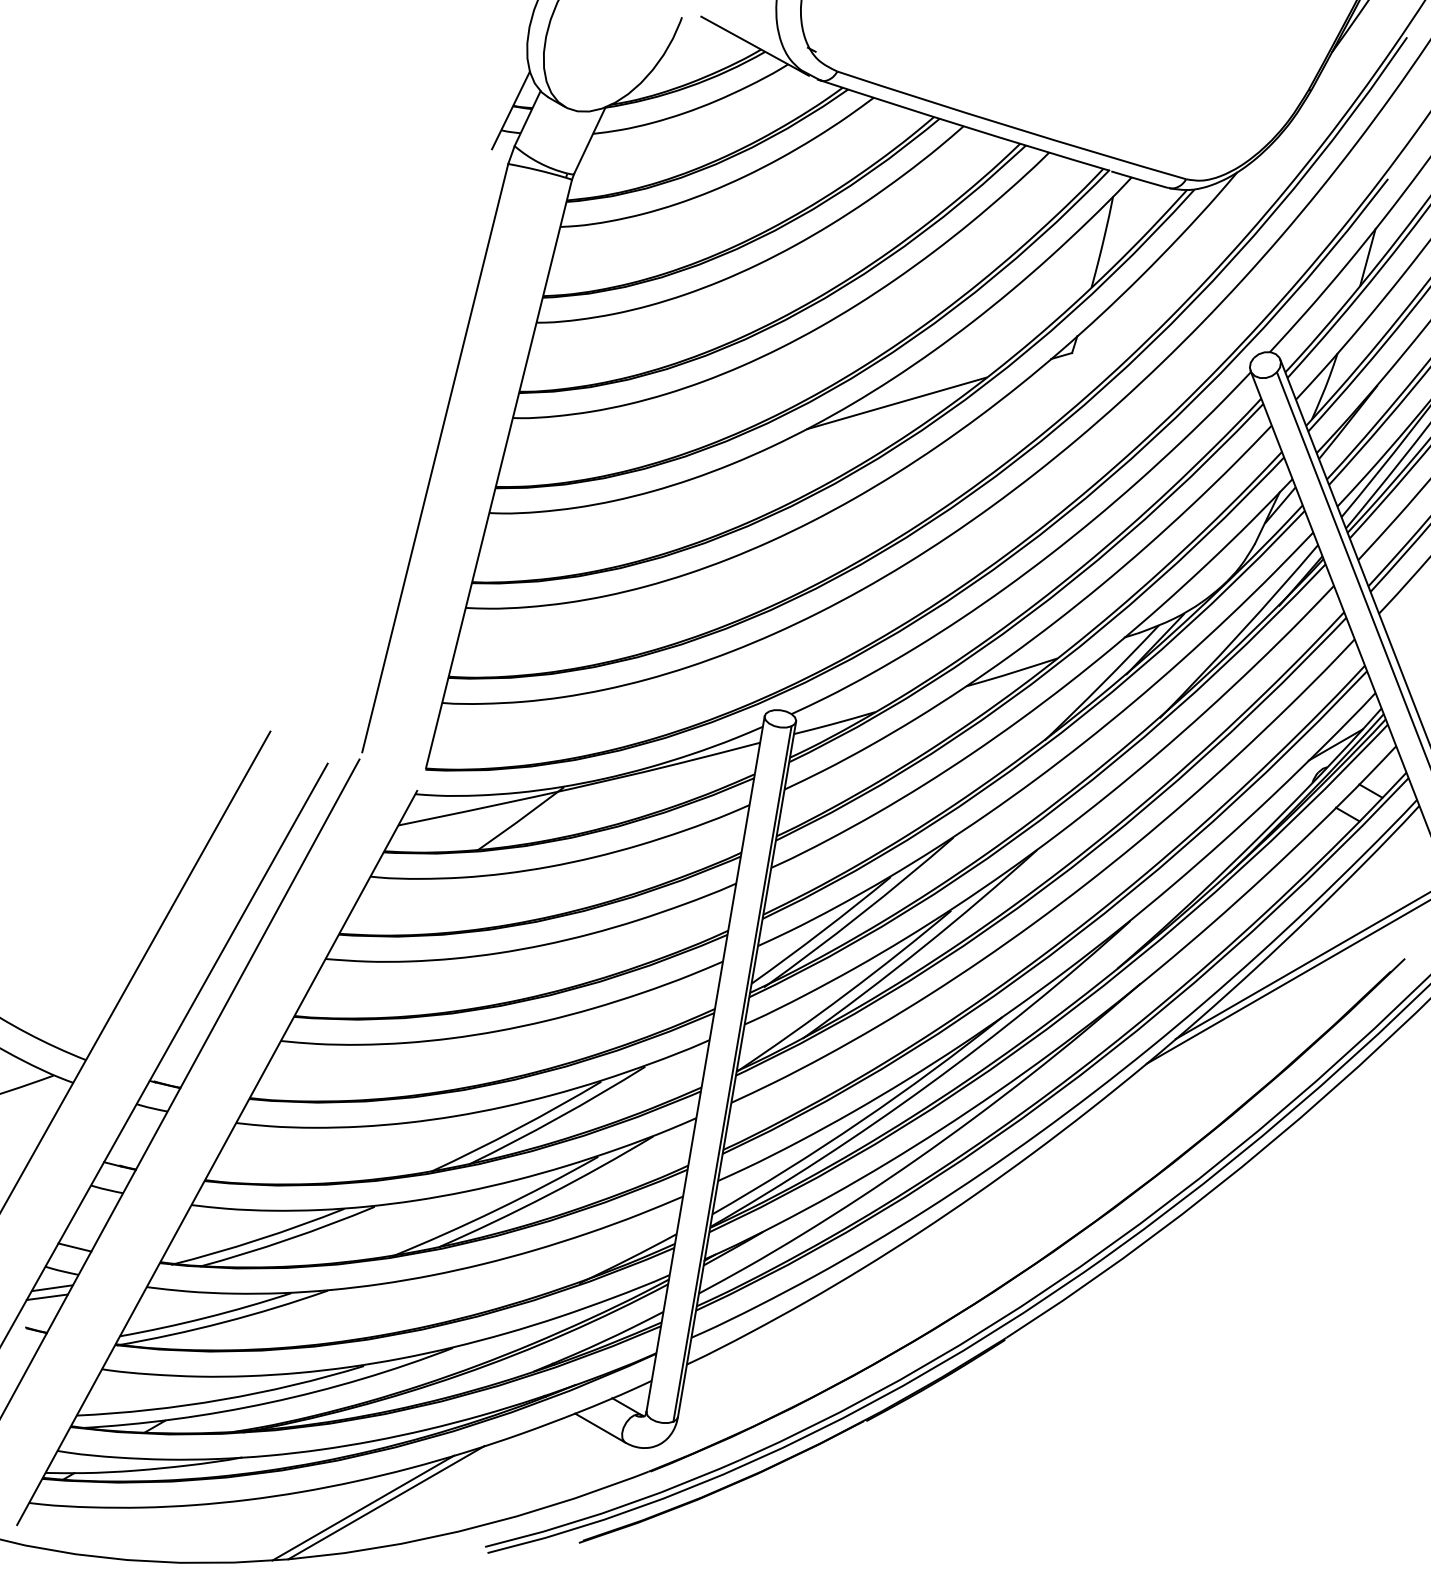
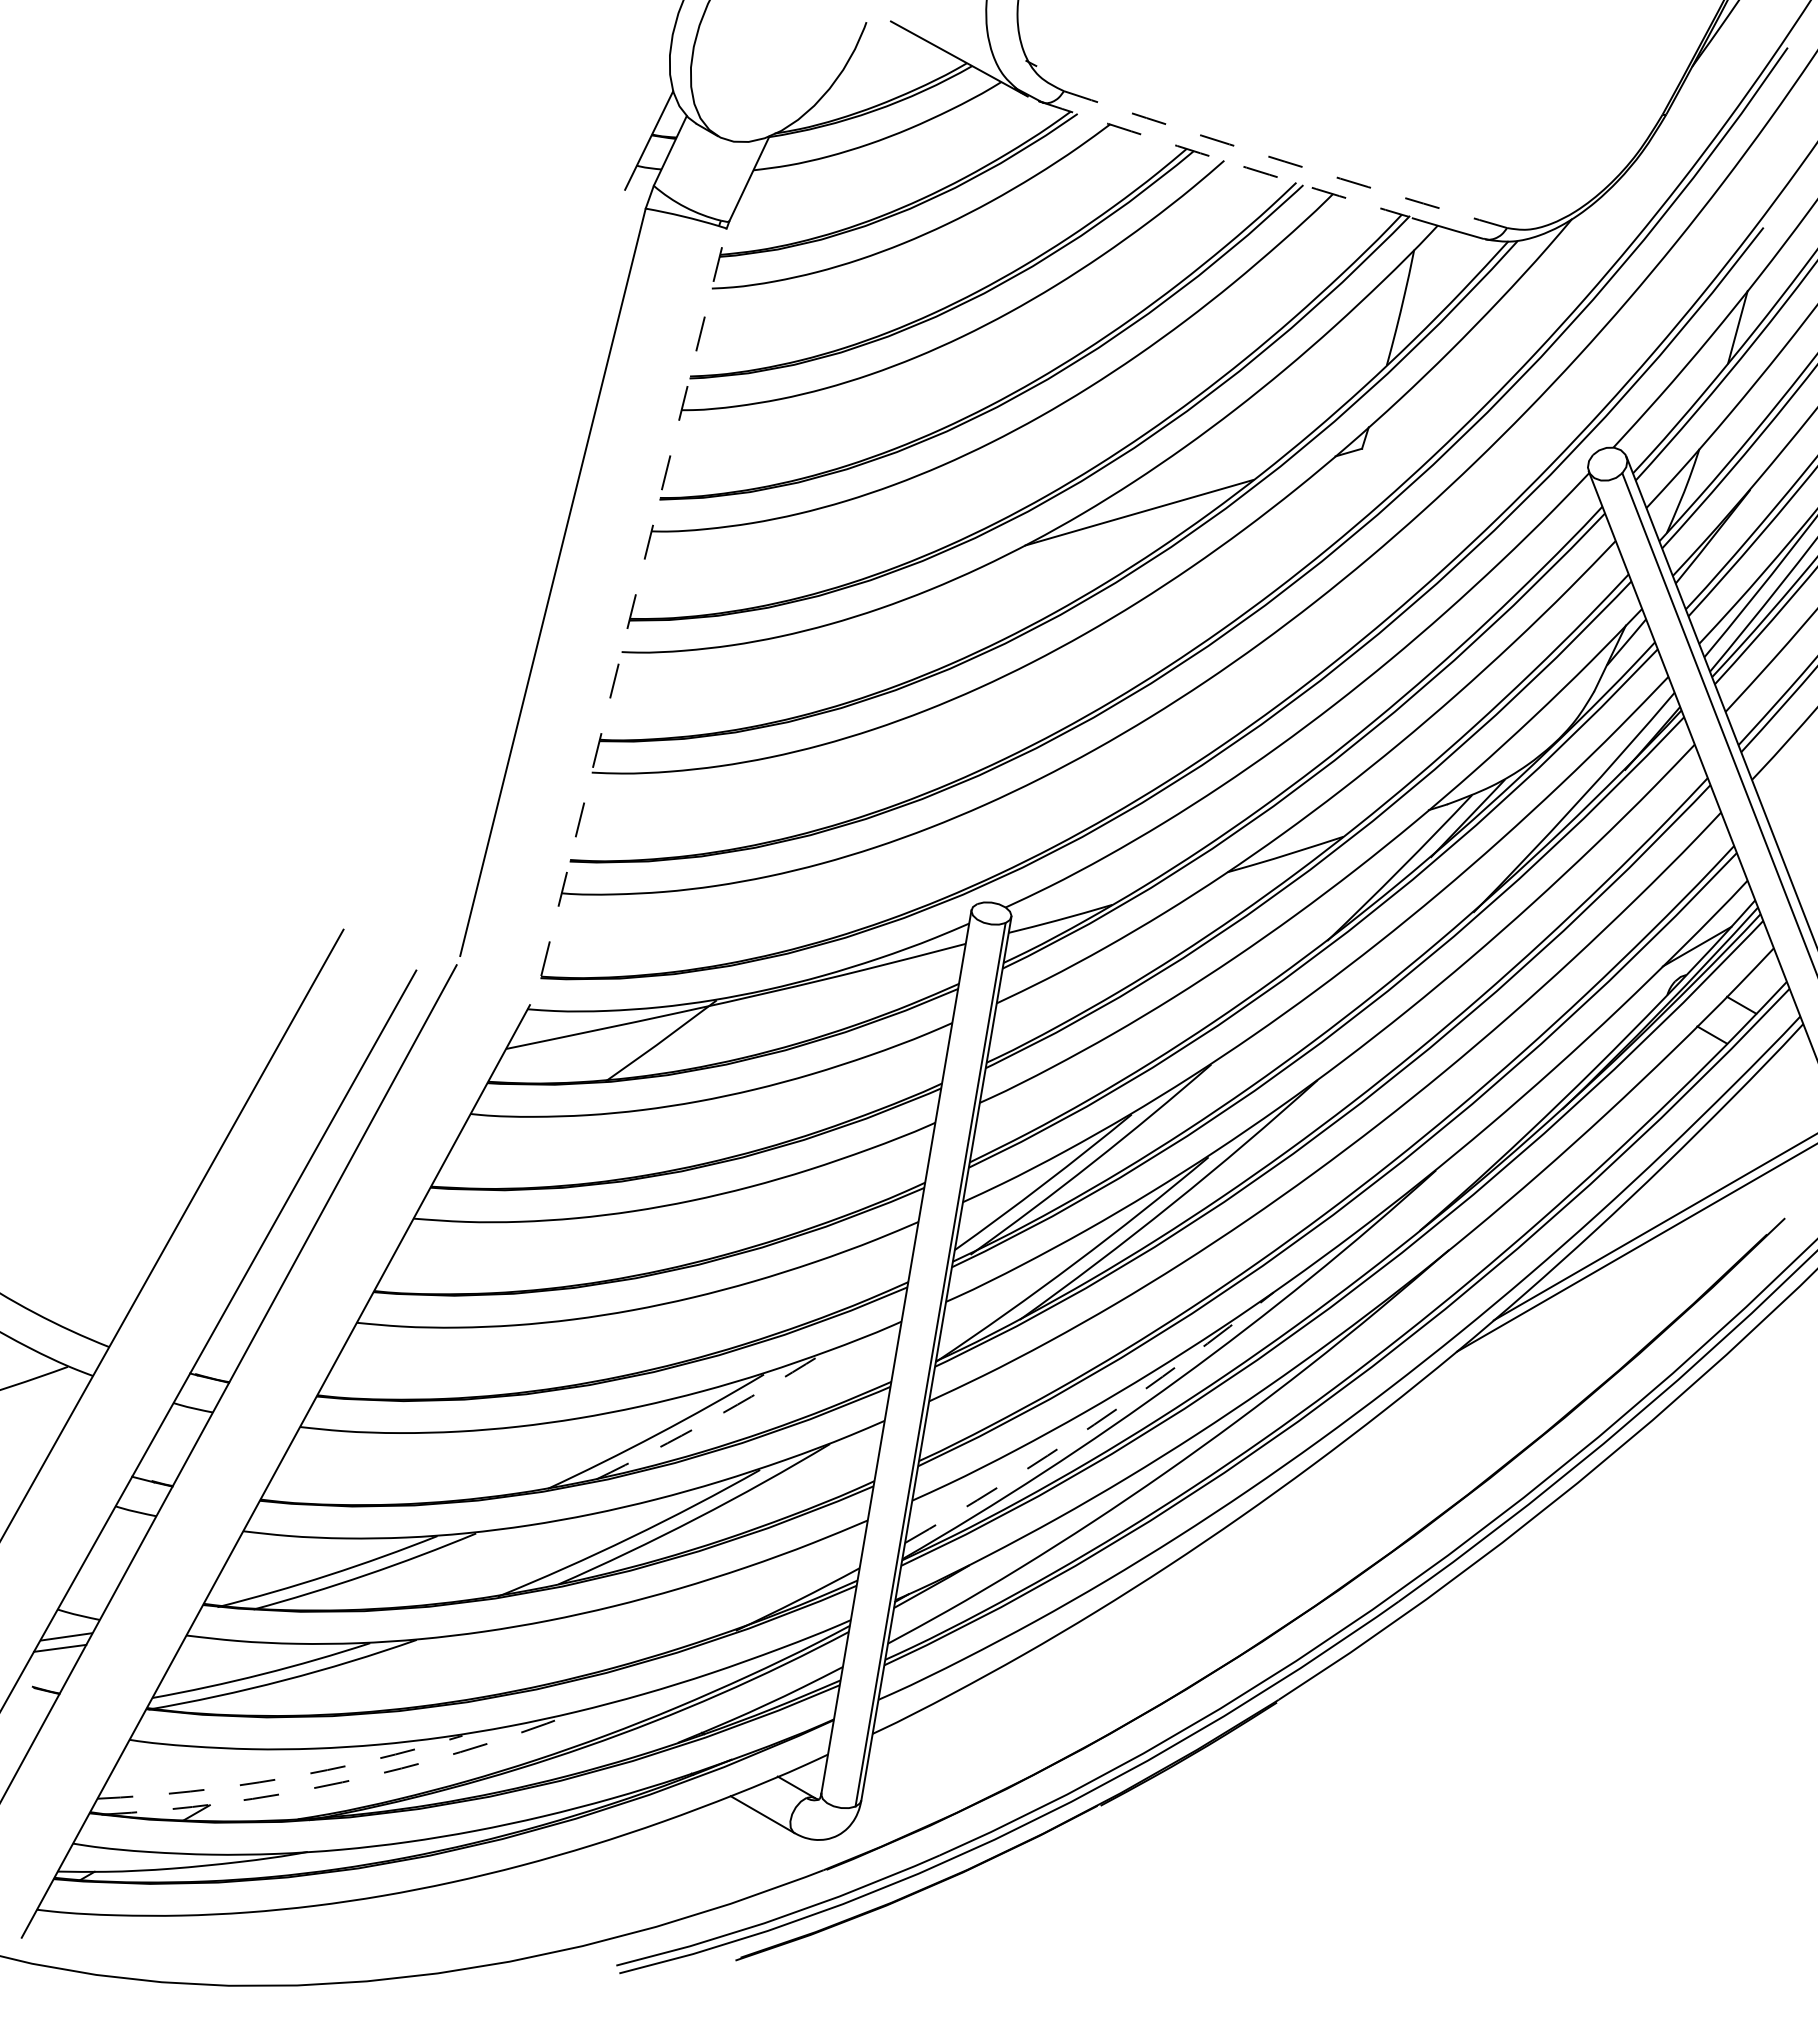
arc: (963, 126) -> (1223, 160), solid -> dashed
arc: (1011, 126) -> (1284, 161), solid -> dashed
line: (499, 473) -> (634, 601), solid -> dashed
arc: (558, 1117) -> (709, 1420), solid -> dashed
arc: (861, 1121) -> (1094, 1424), solid -> dashed
line: (75, 1247) -> (95, 1585), removed
arc: (221, 1399) -> (281, 1778), solid -> dashed
arc: (269, 1402) -> (342, 1782), solid -> dashed
line: (386, 1502) -> (490, 1909), removed
line: (363, 1507) -> (461, 1915), removed

